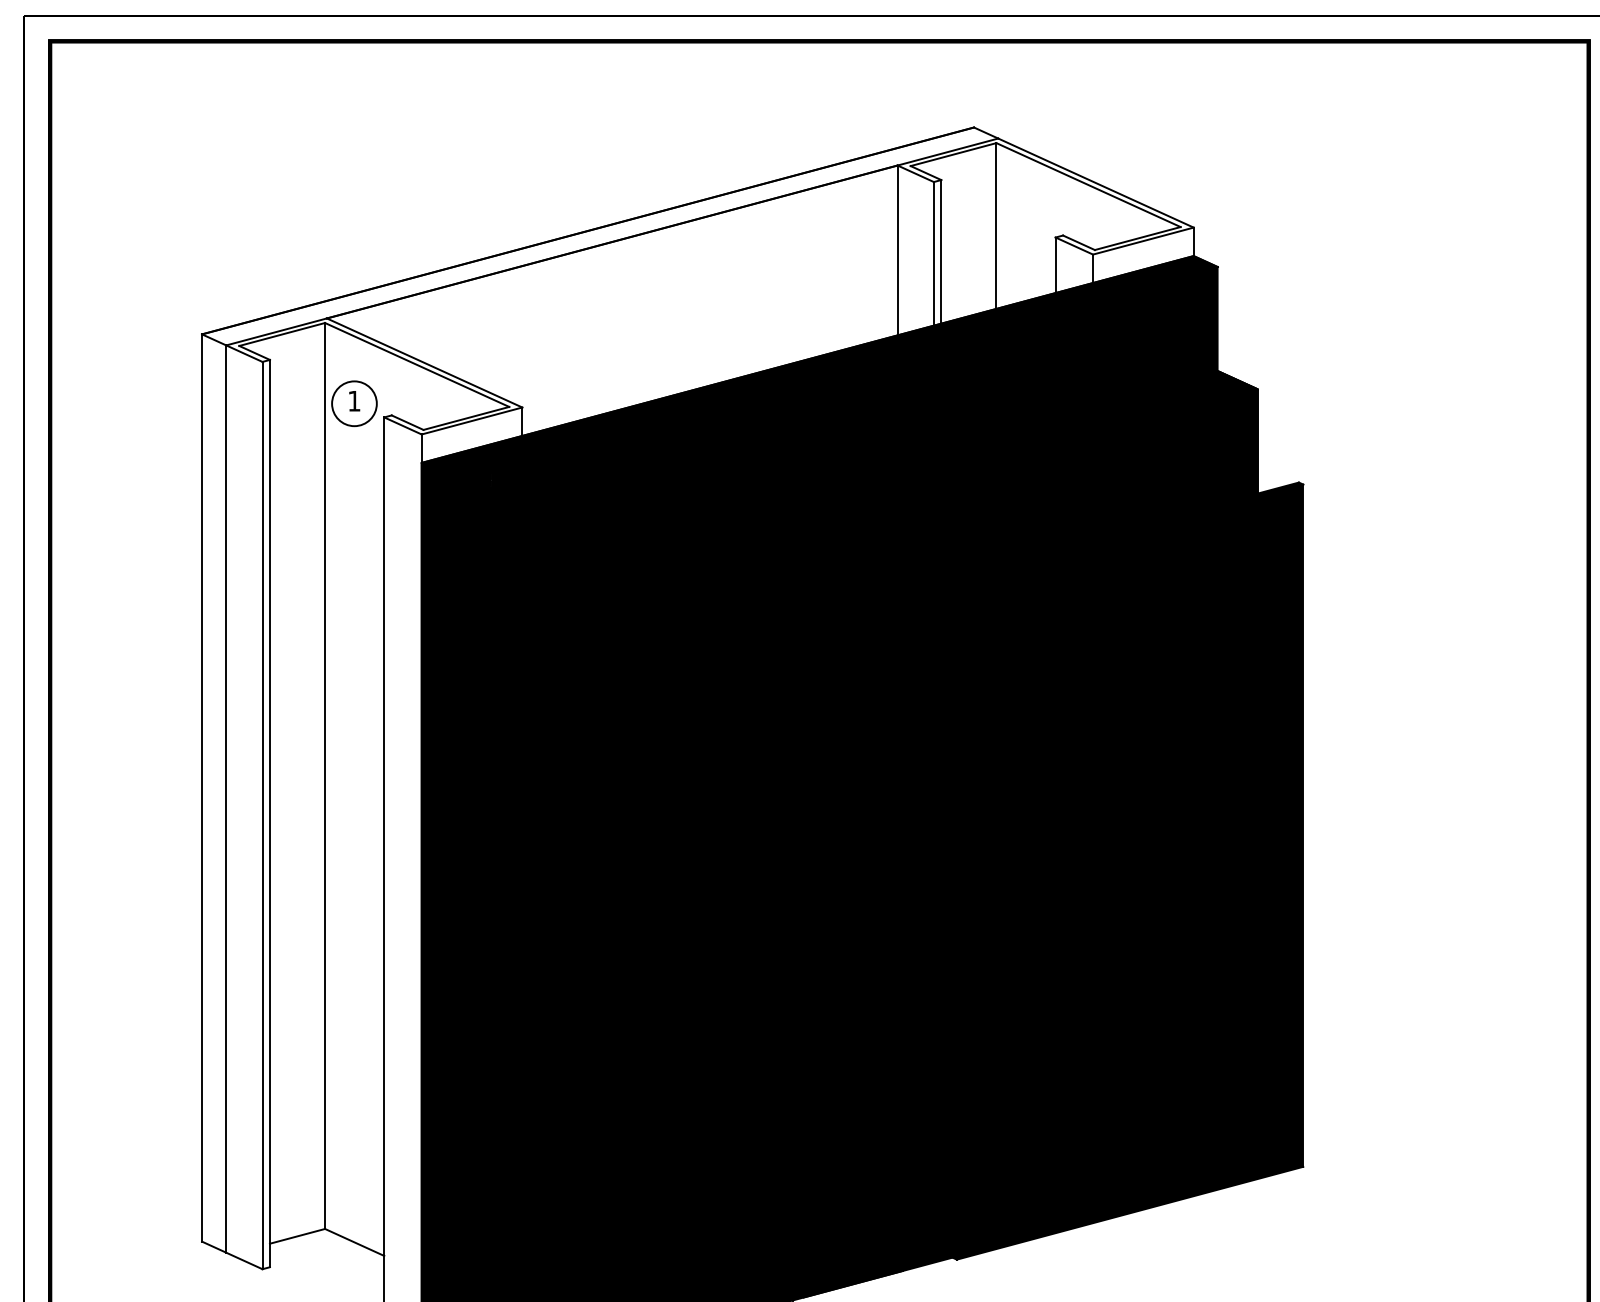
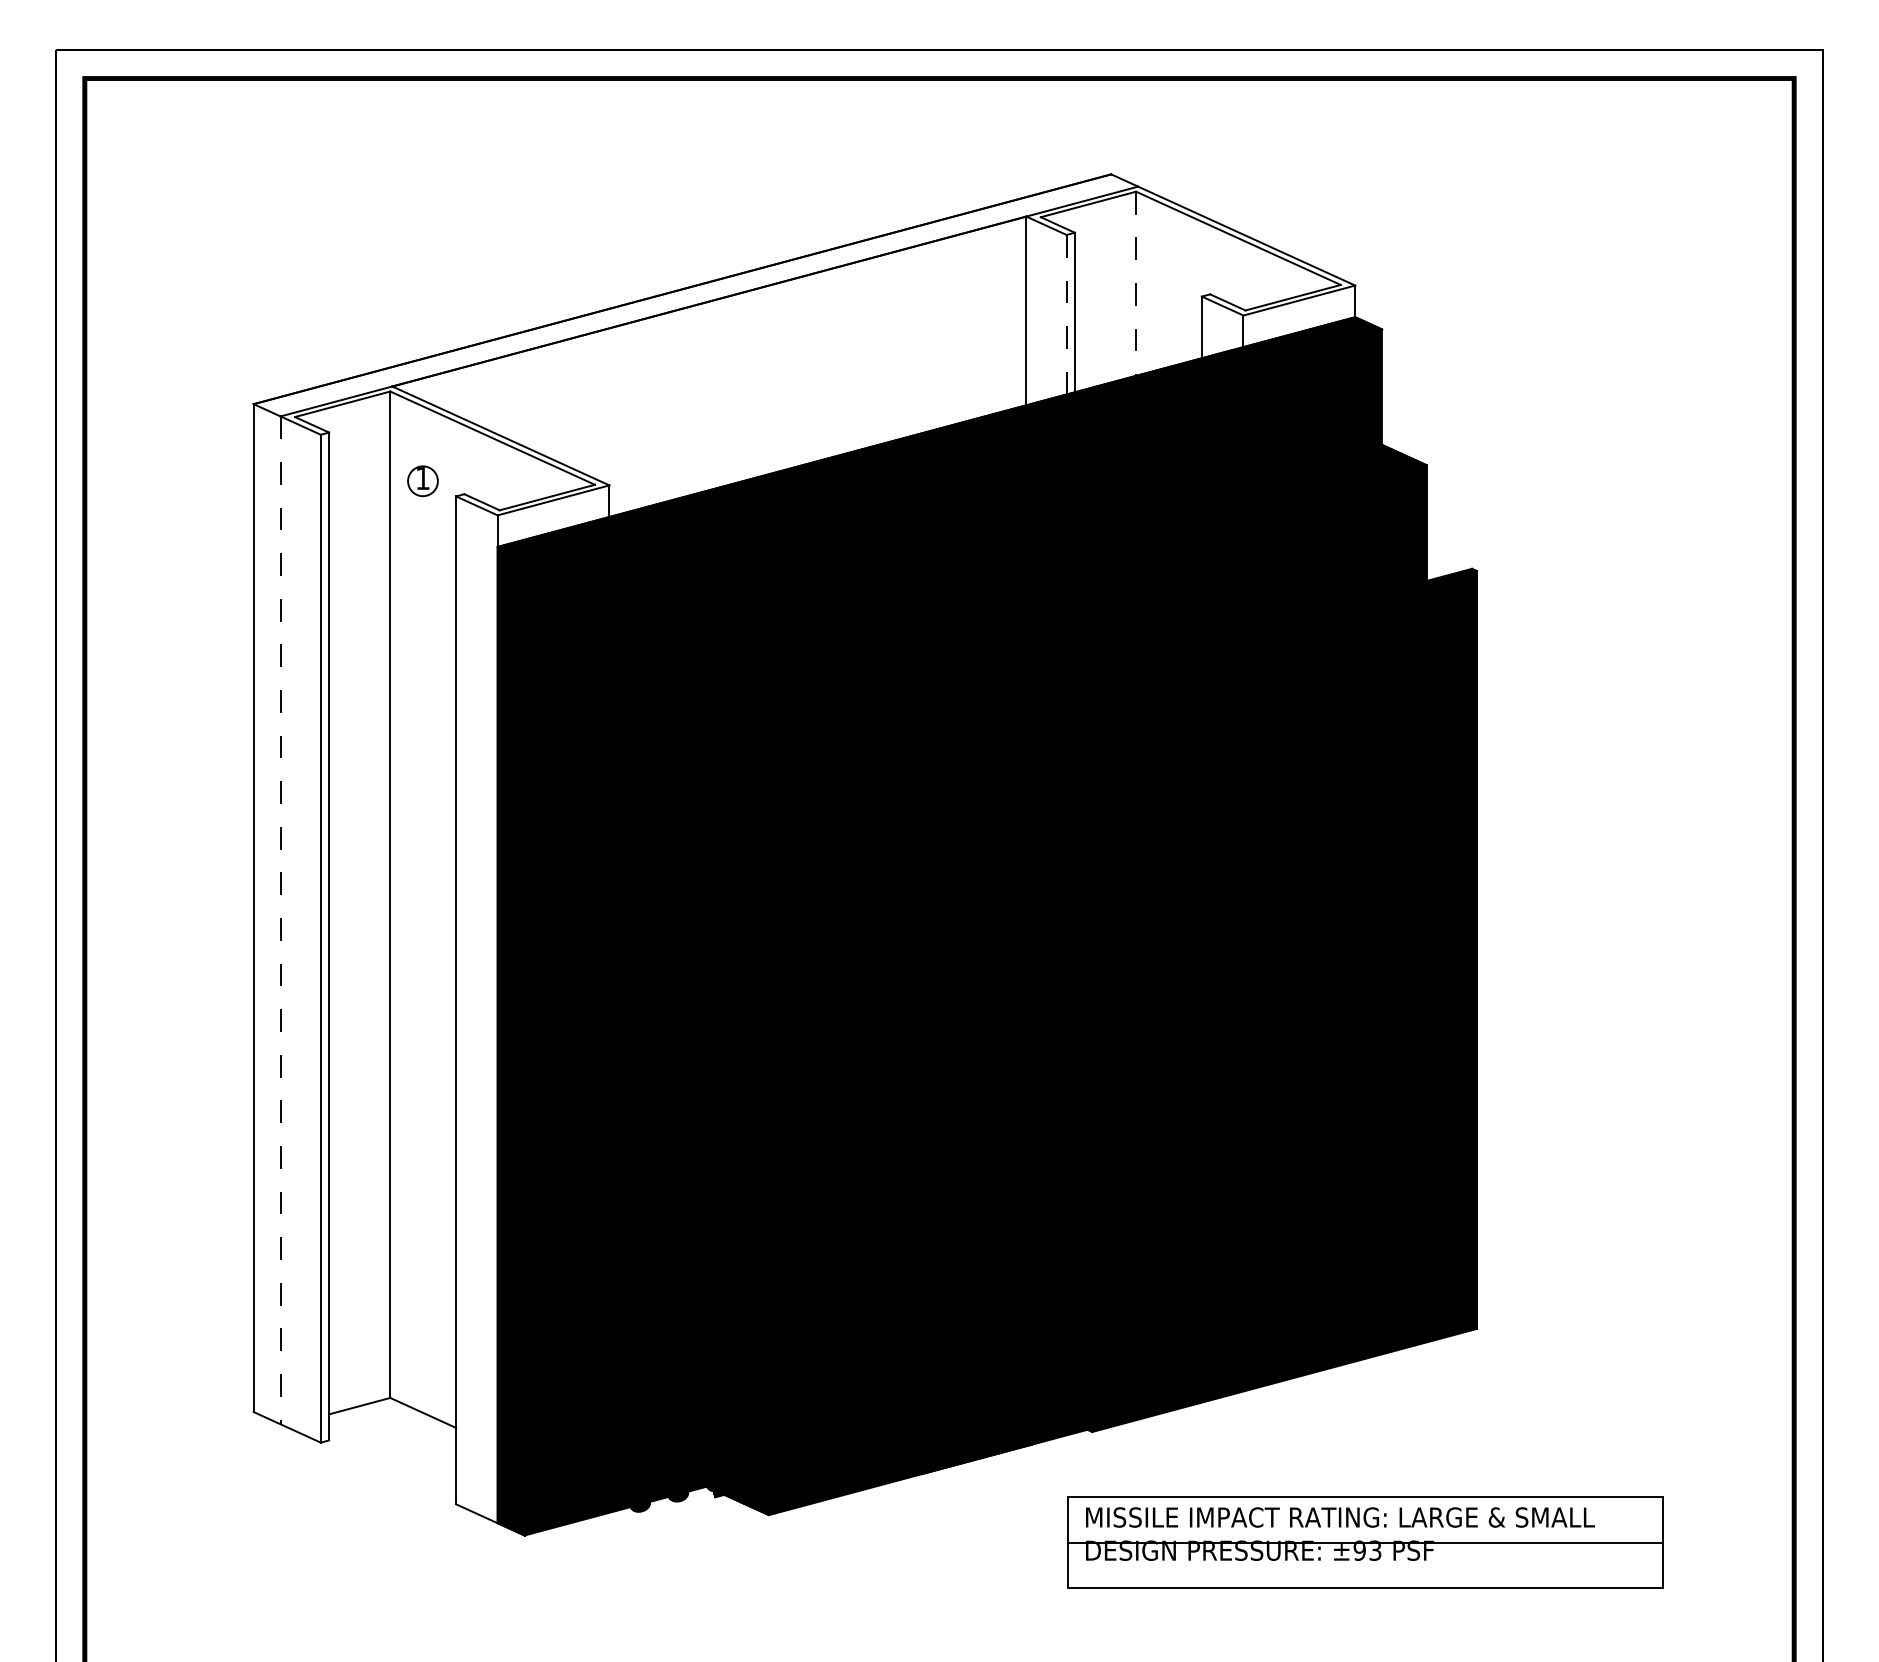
line: (996, 226) -> (1136, 284), solid -> dashed
line: (933, 253) -> (1066, 314), solid -> dashed
circle: (354, 403) -> (422, 481), size x0.6
line: (226, 799) -> (280, 920), solid -> dashed

